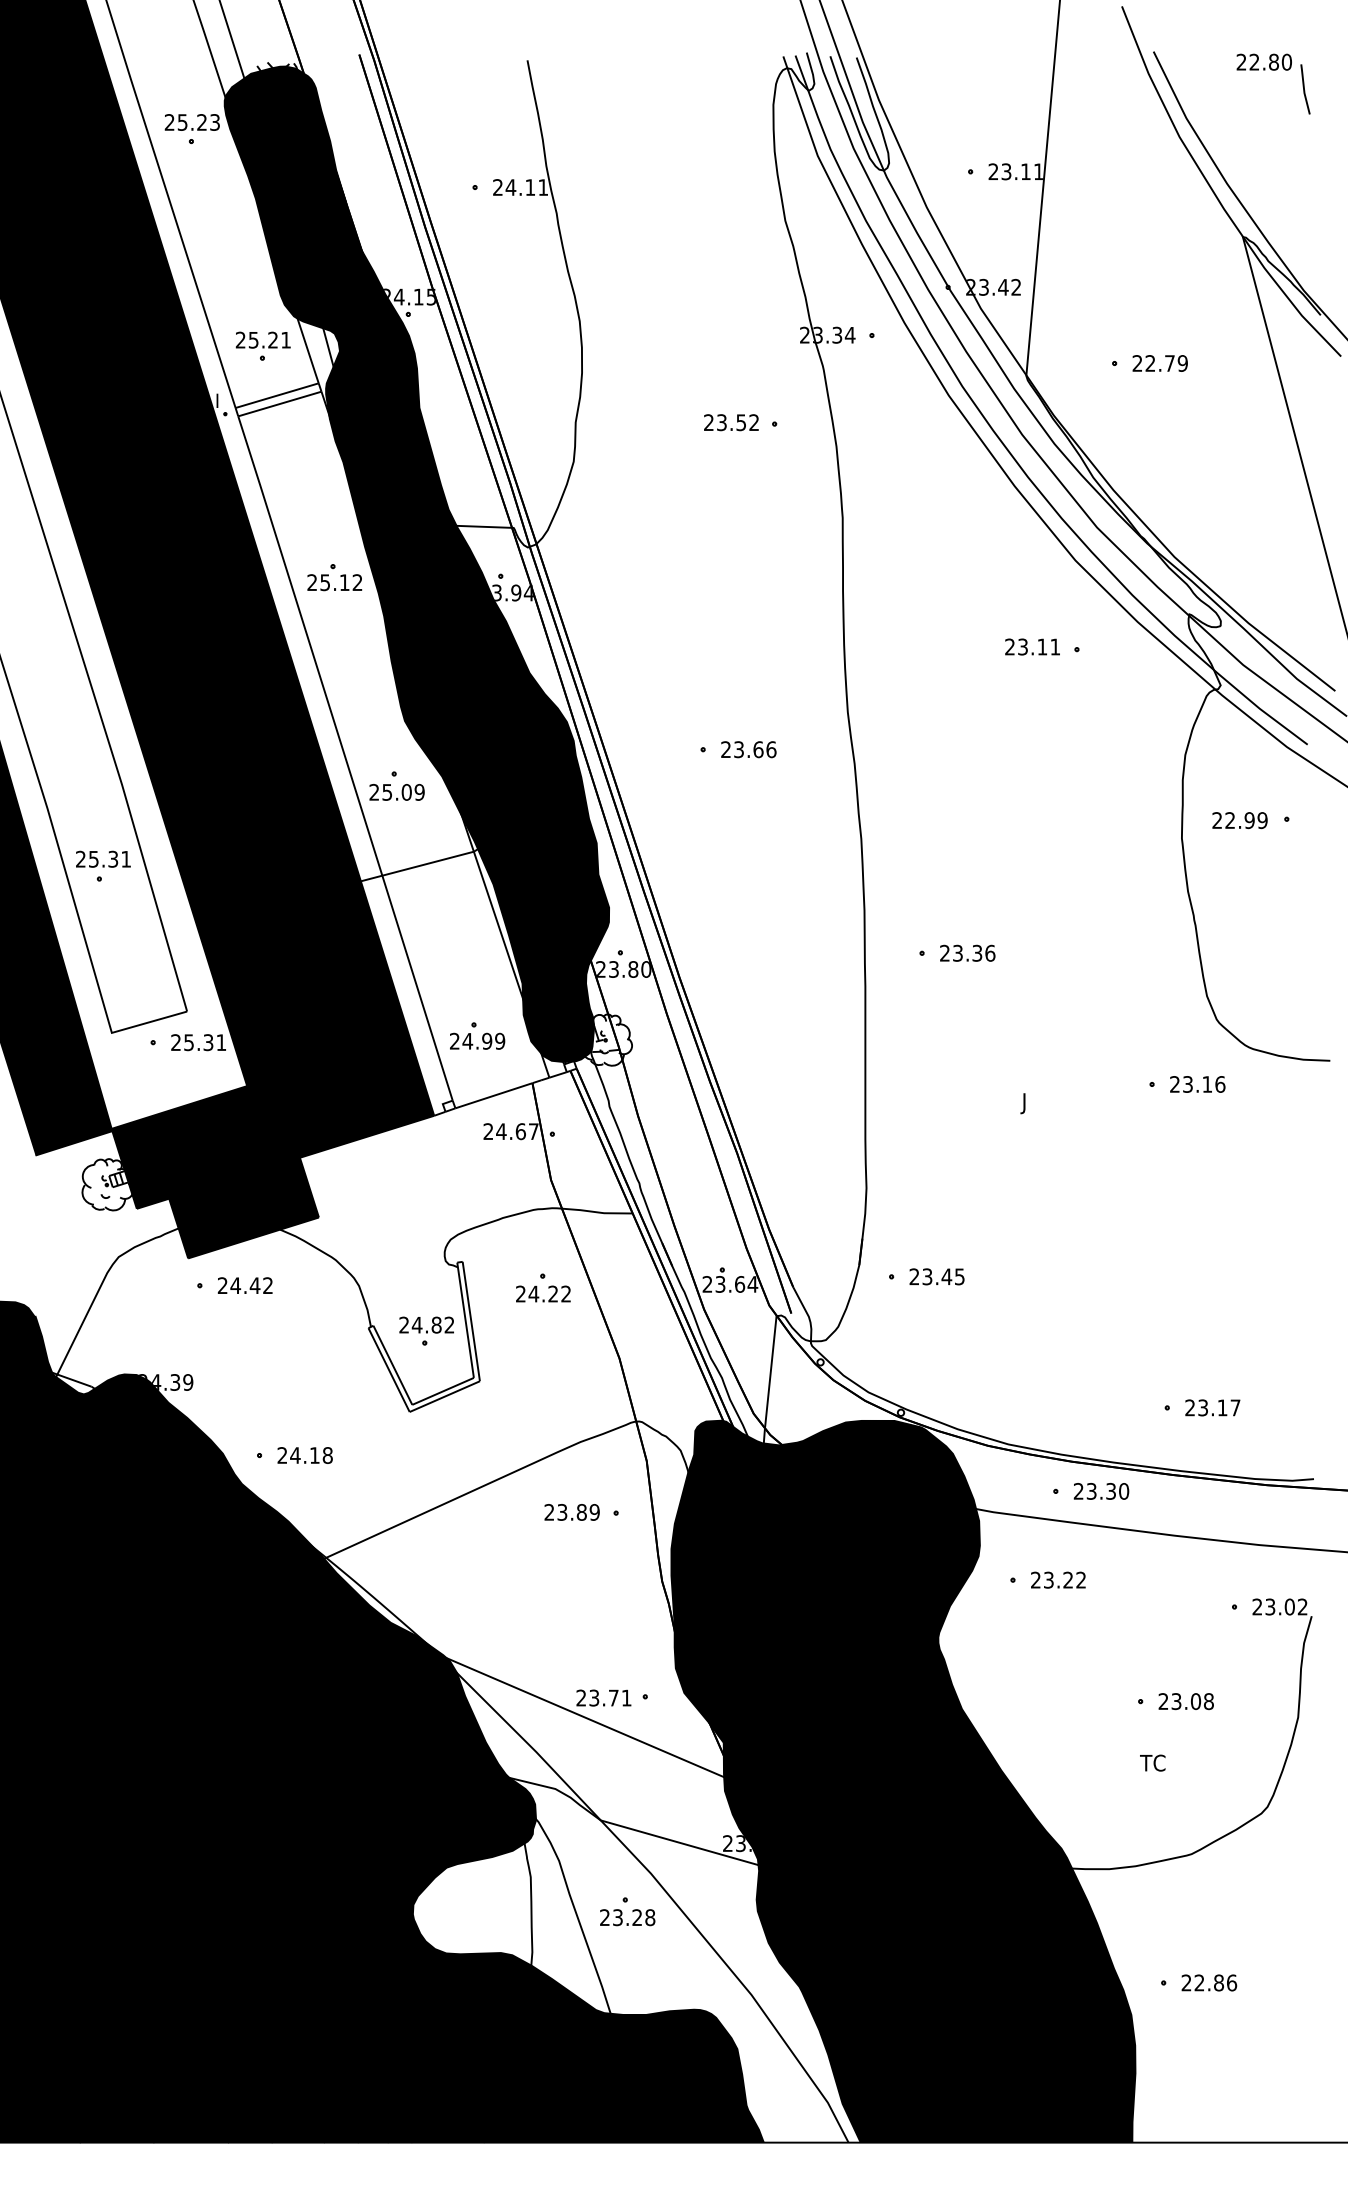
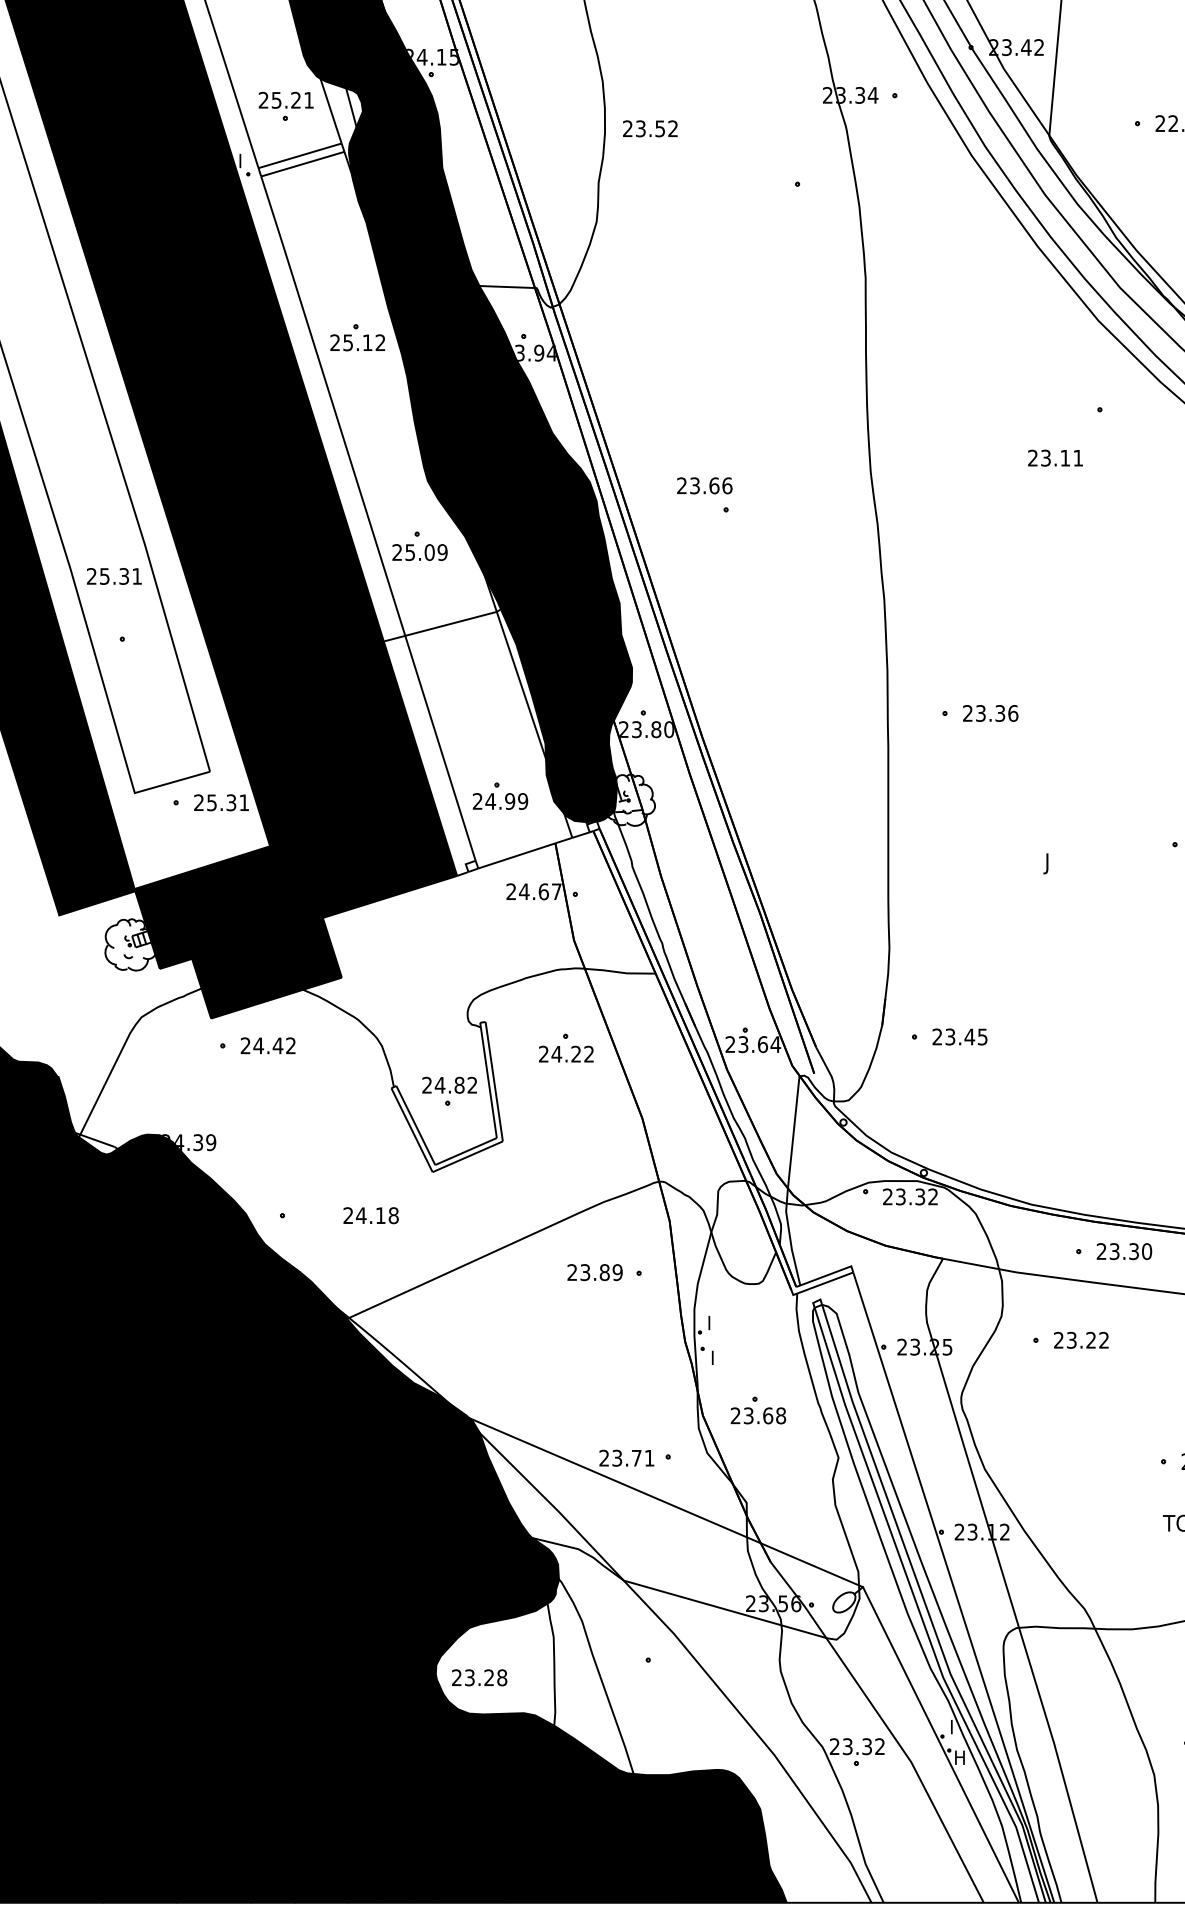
text: (731, 422) -> (650, 128), moved
text: (1032, 646) -> (1055, 457), moved
text: (748, 749) -> (704, 485), moved
text: (103, 858) -> (114, 575), moved
text: (304, 1455) -> (370, 1215), moved
fill: (903, 1781) -> (926, 1541), removed
text: (627, 1917) -> (479, 1677), moved

